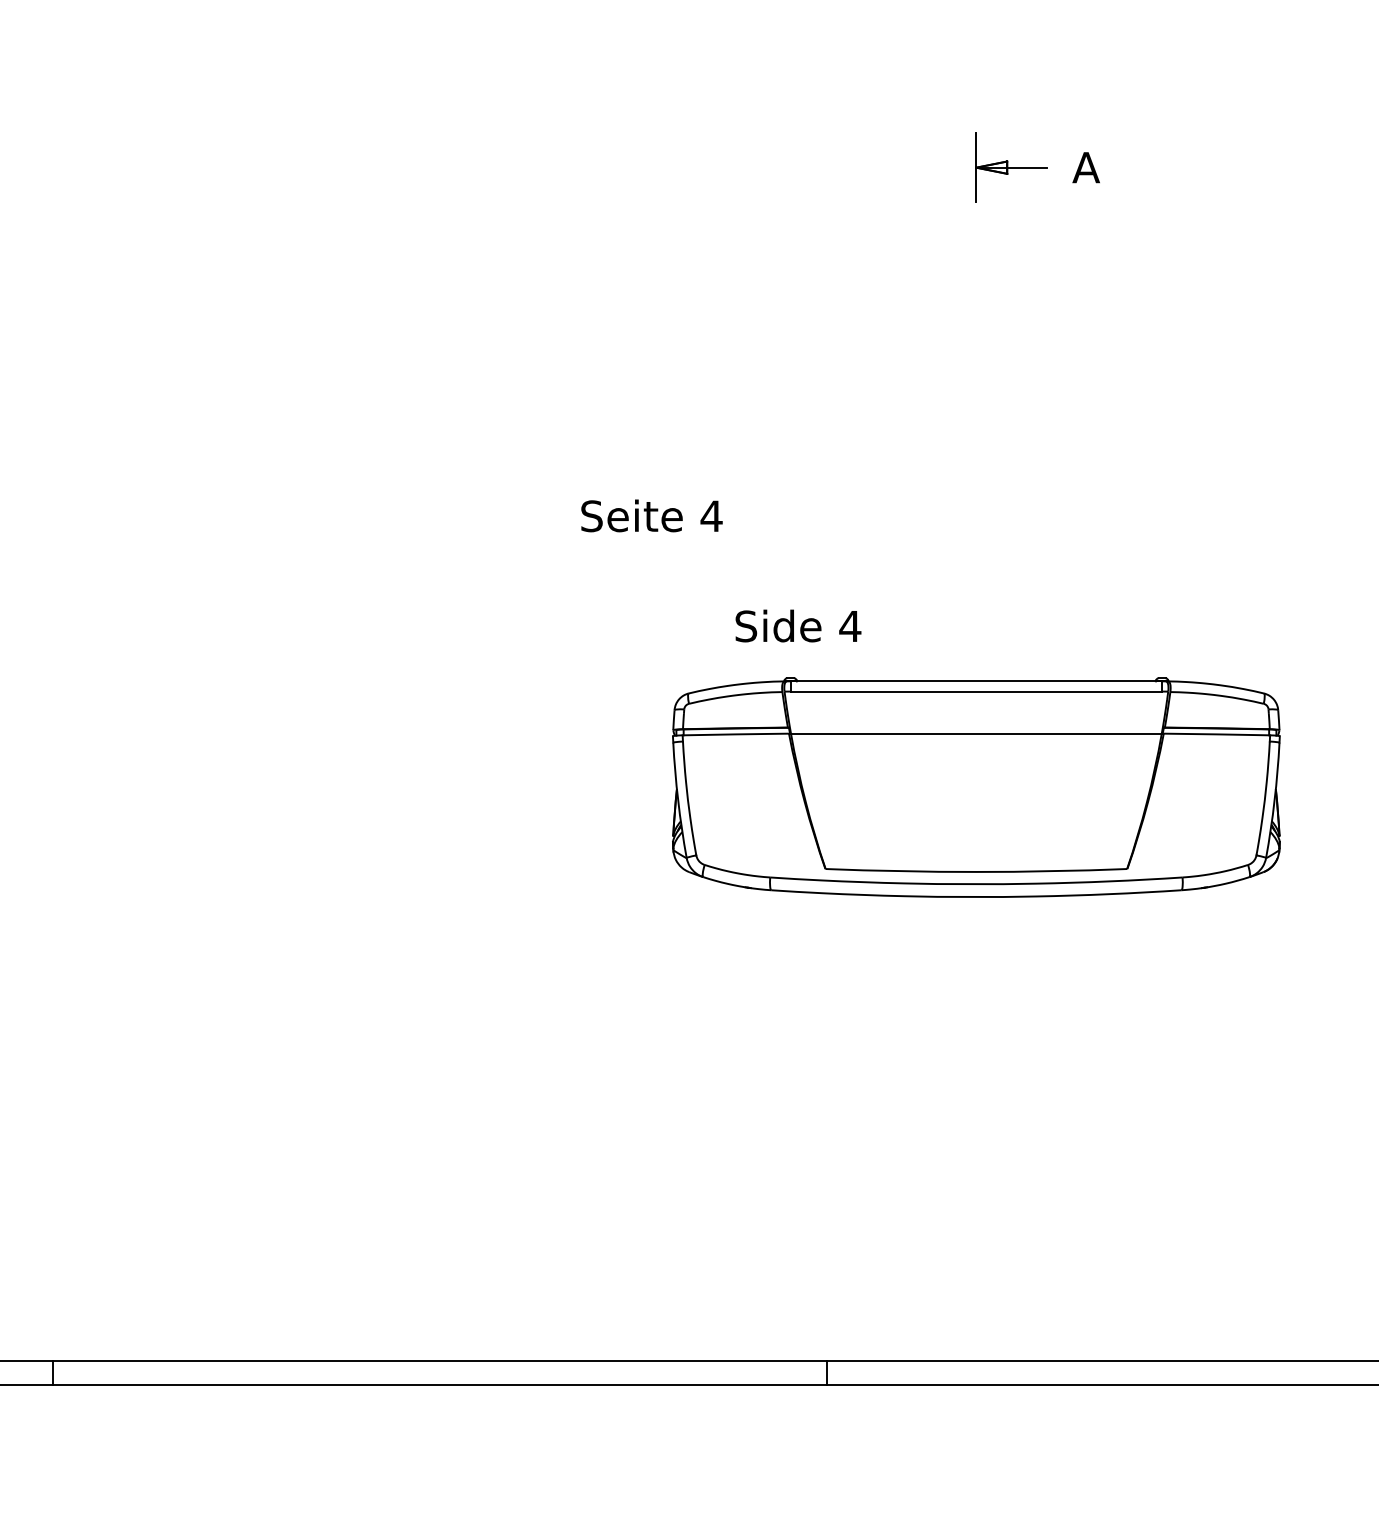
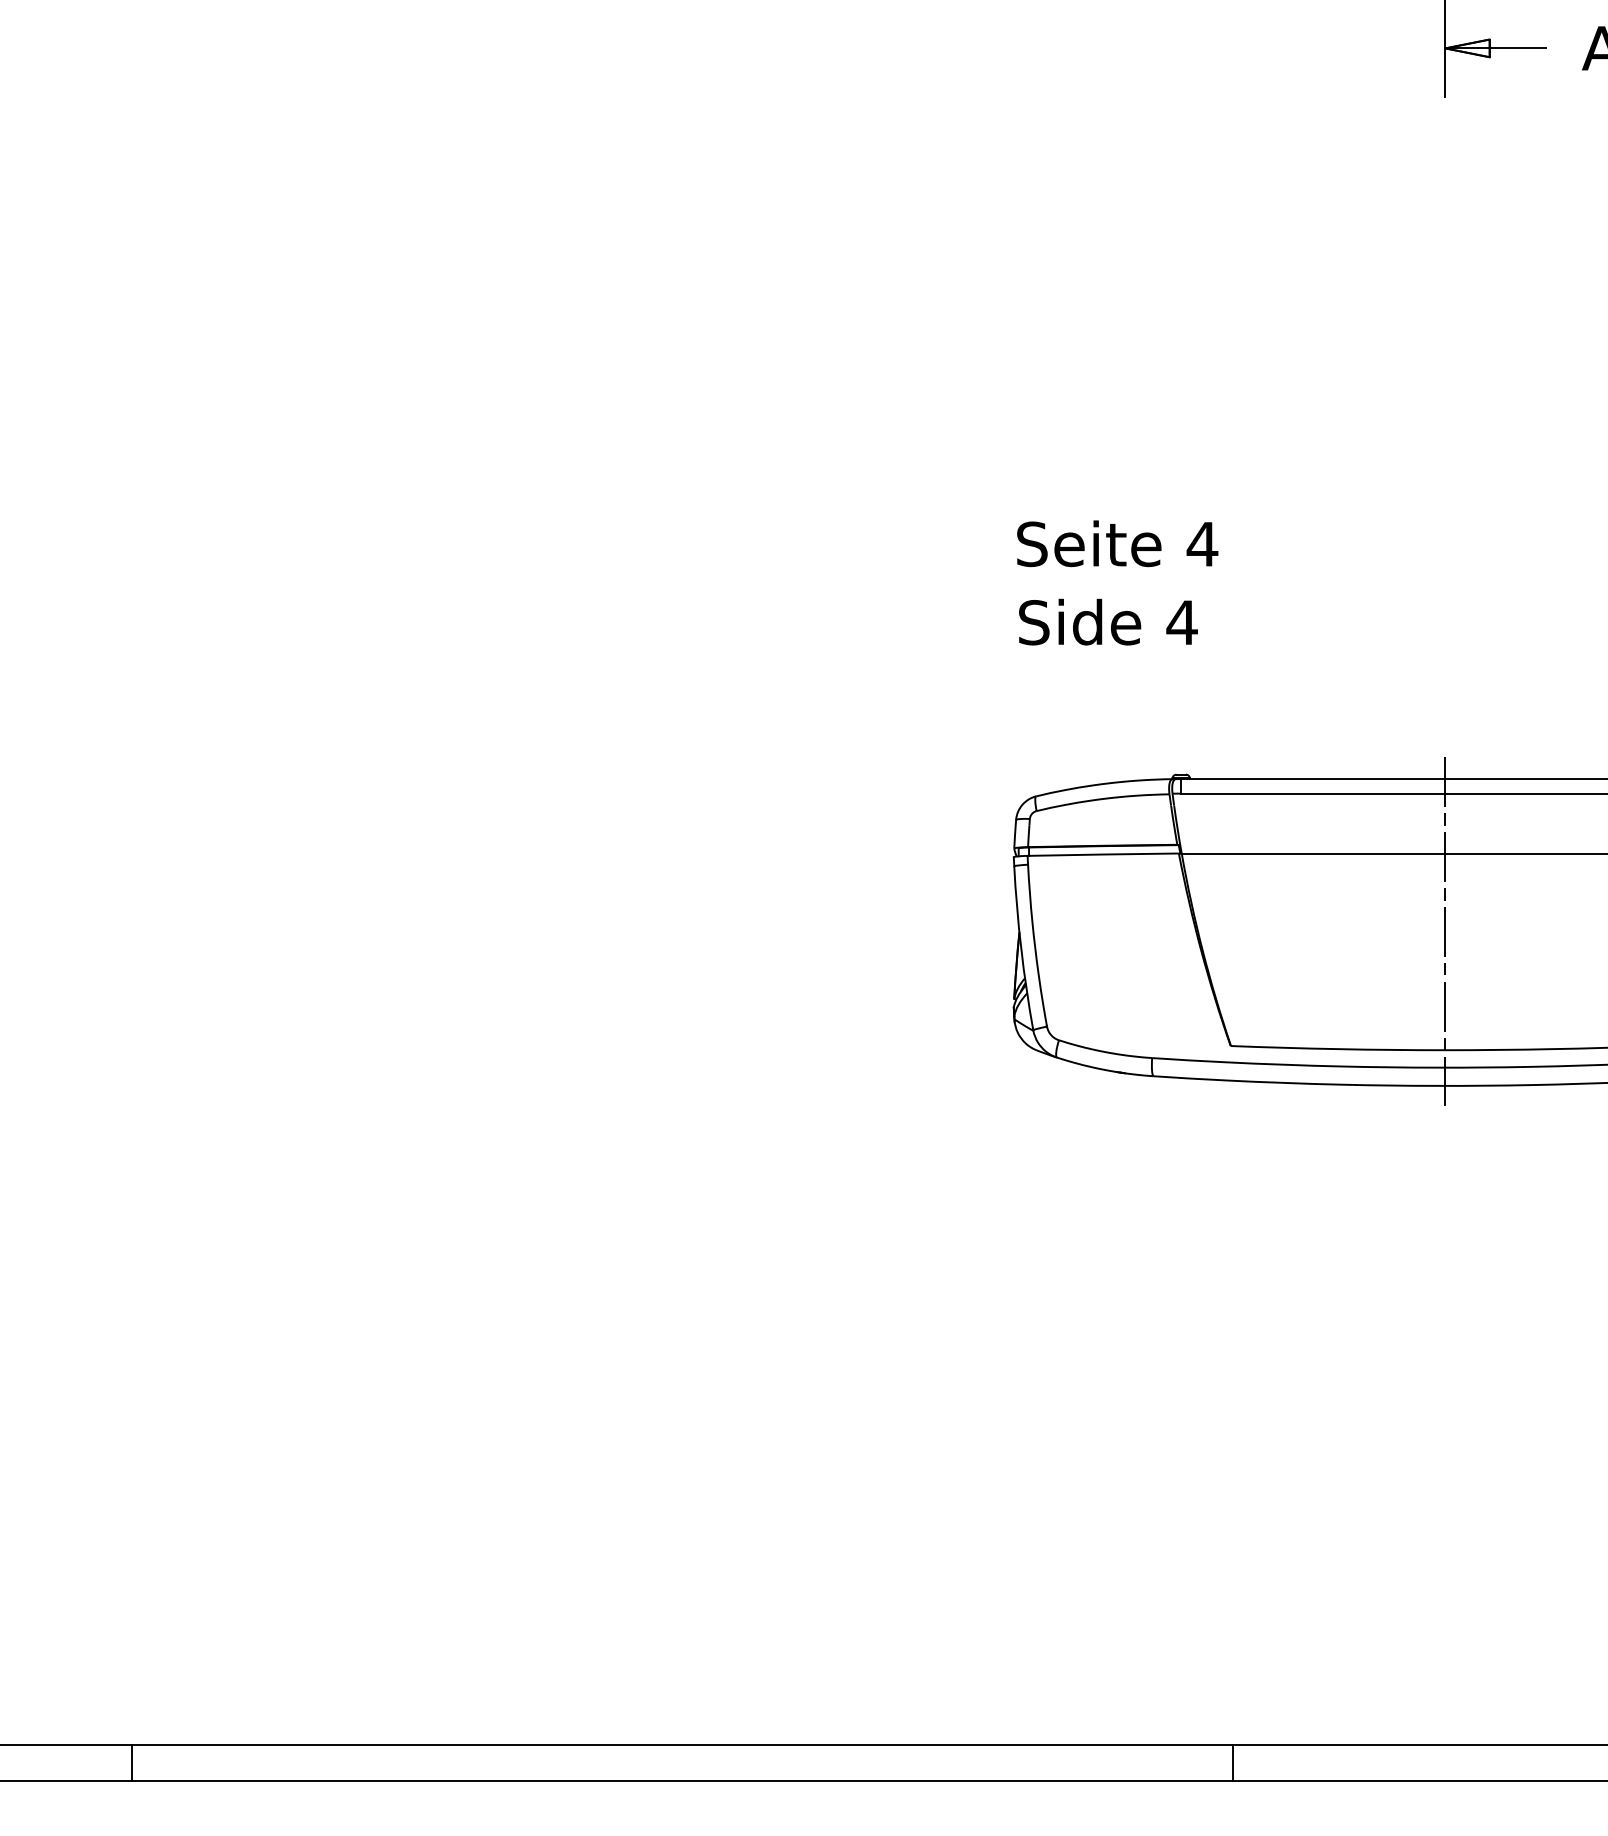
text: (651, 515) -> (1116, 543), moved
text: (798, 625) -> (1108, 621), moved
line: (976, 787) -> (1445, 930), added

